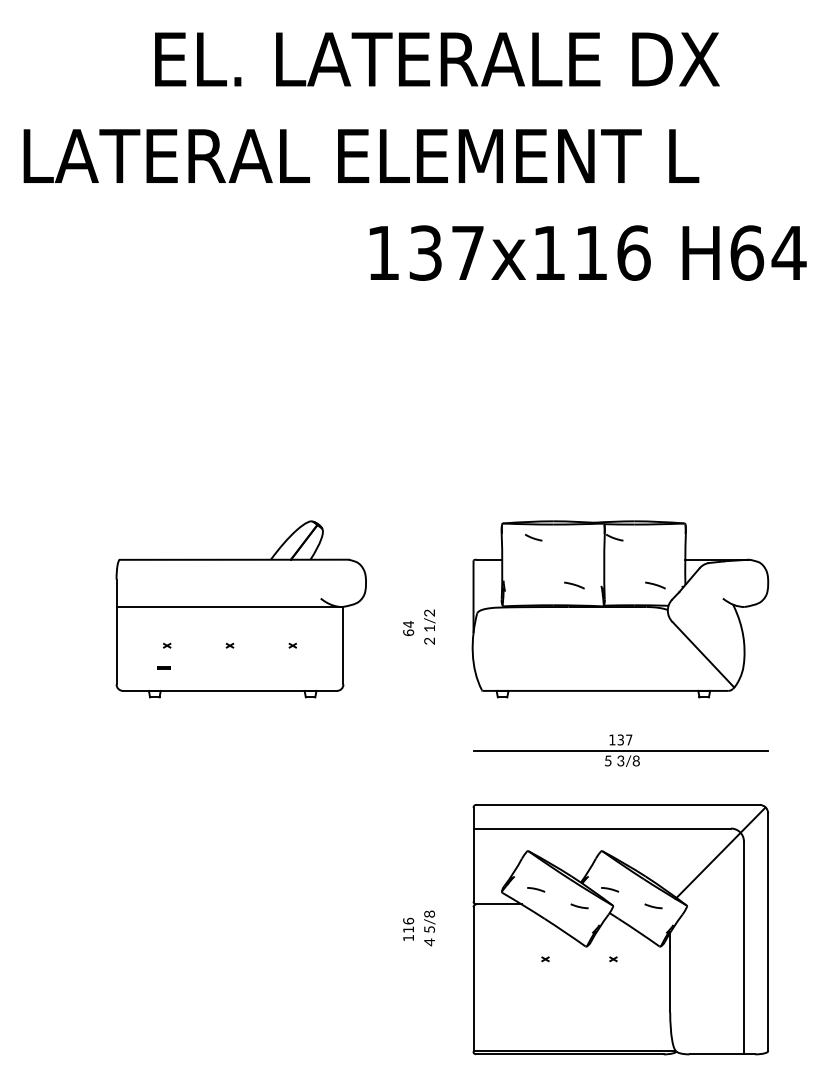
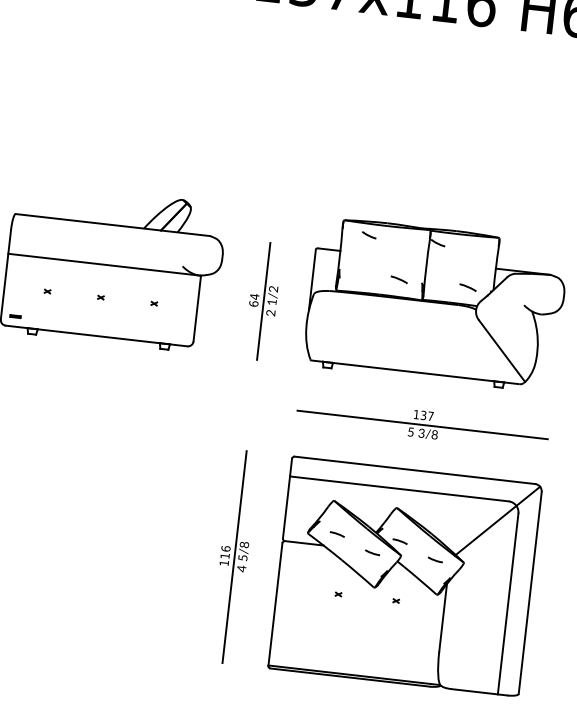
line: (419, 628) -> (263, 301), added
part: (163, 667) -> (14, 316), moved
line: (419, 929) -> (234, 556), added

